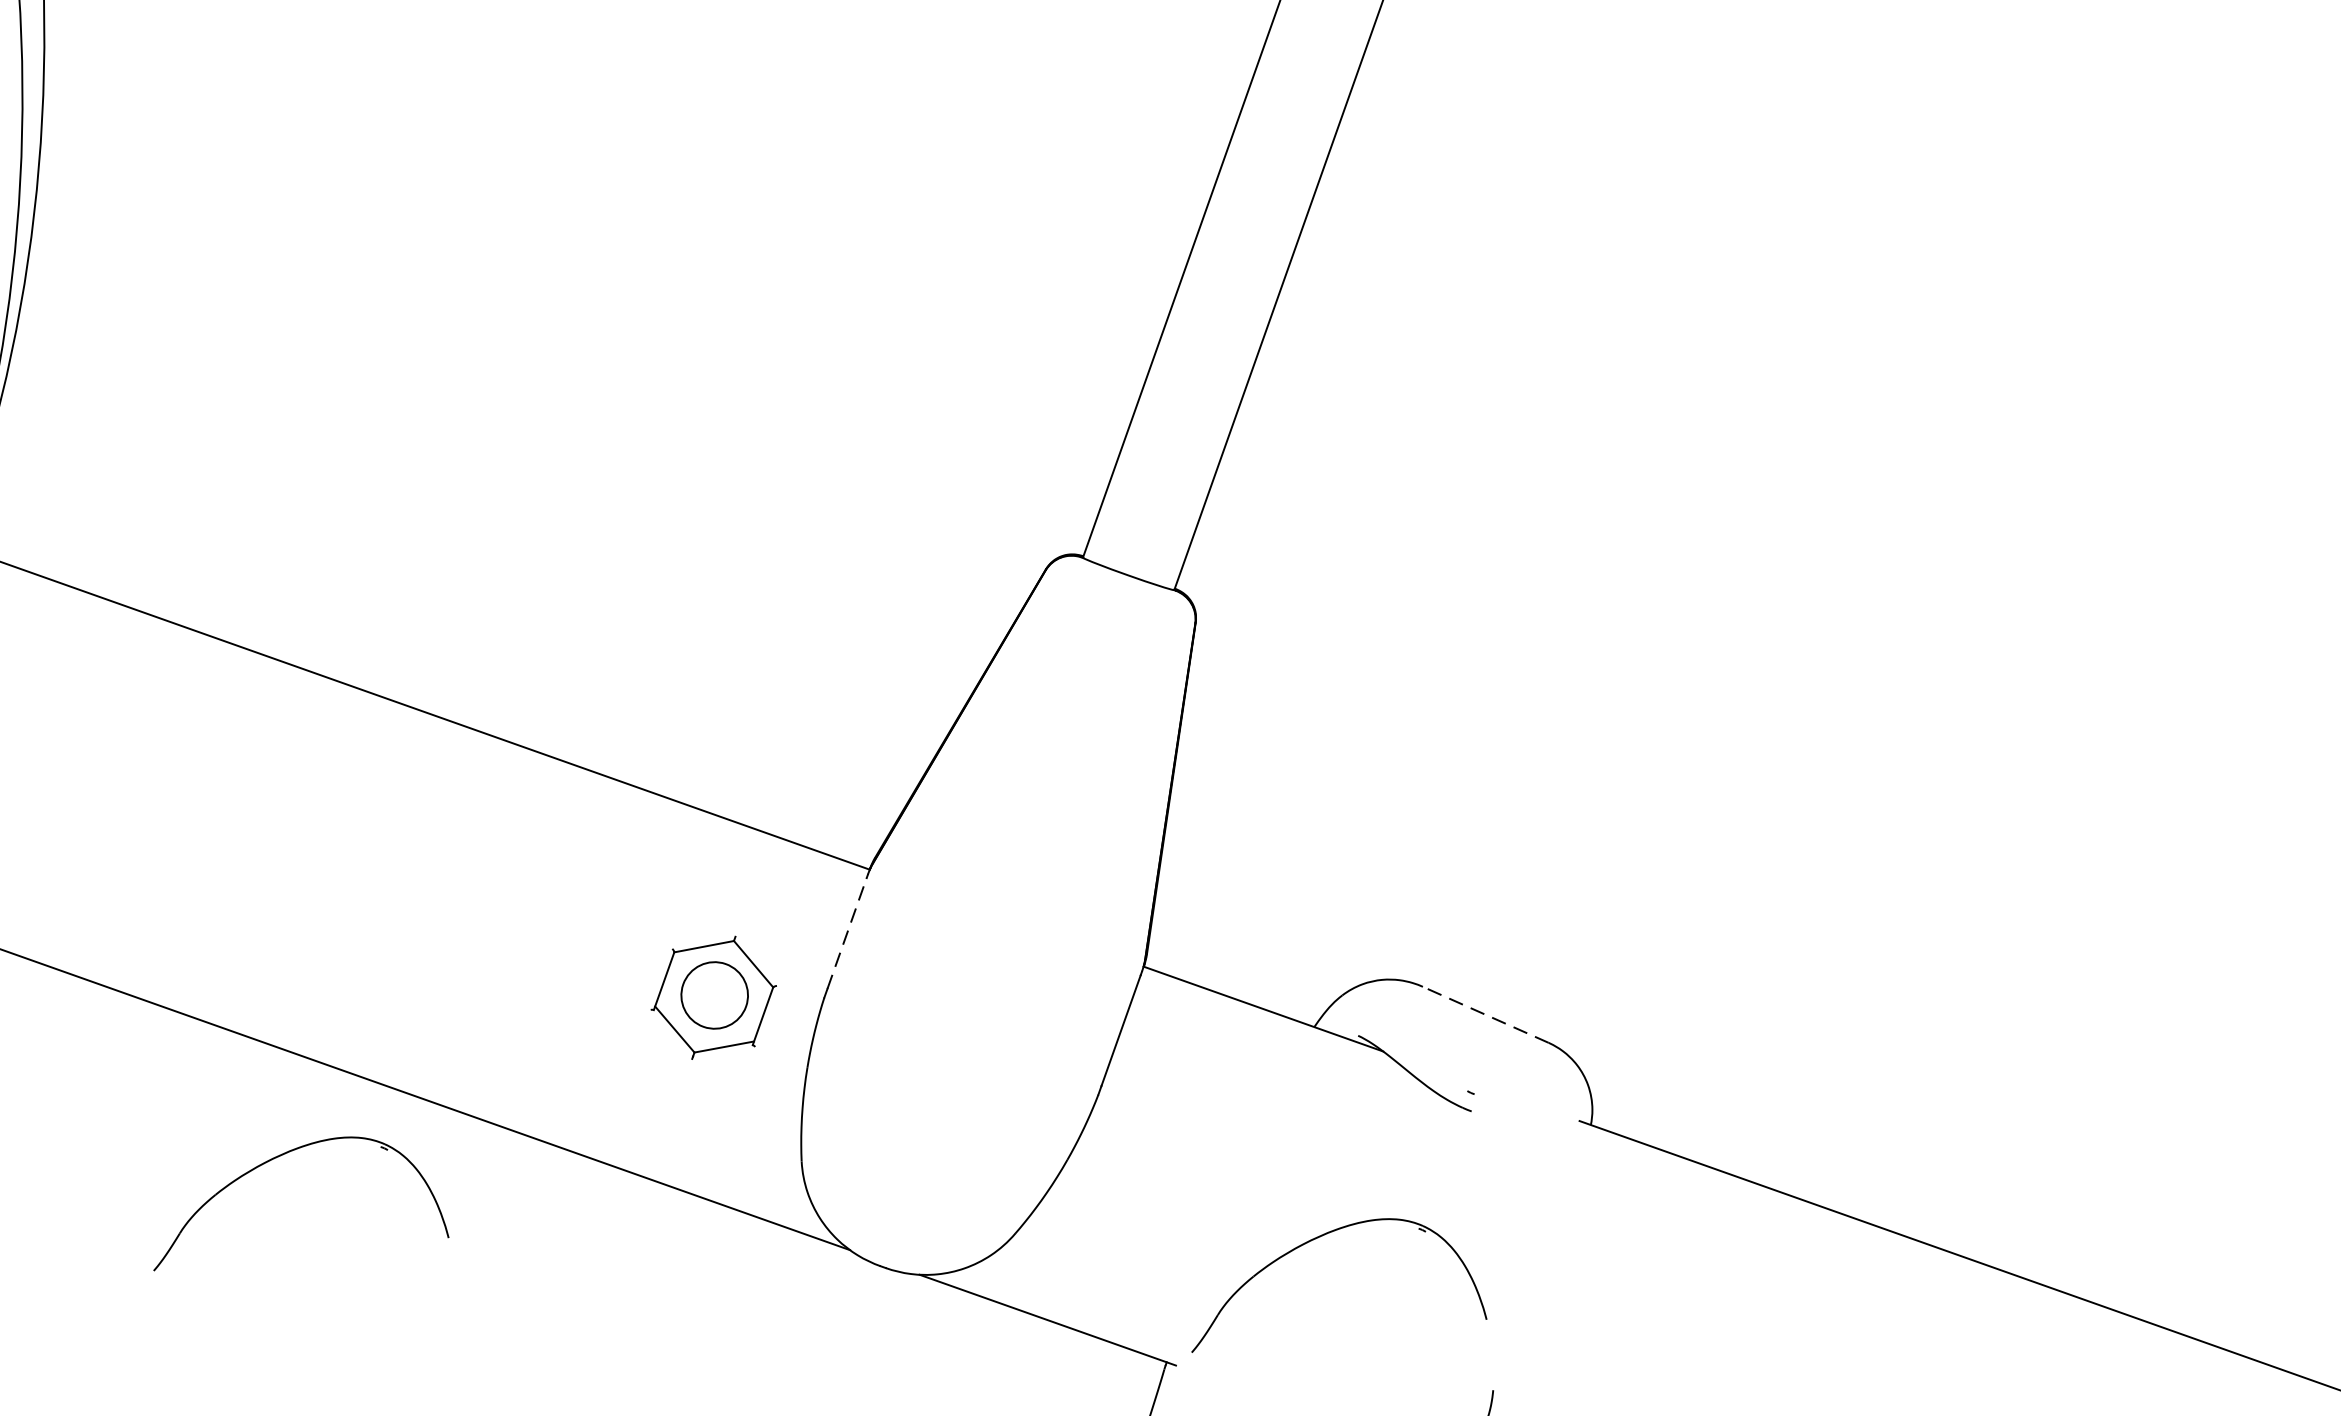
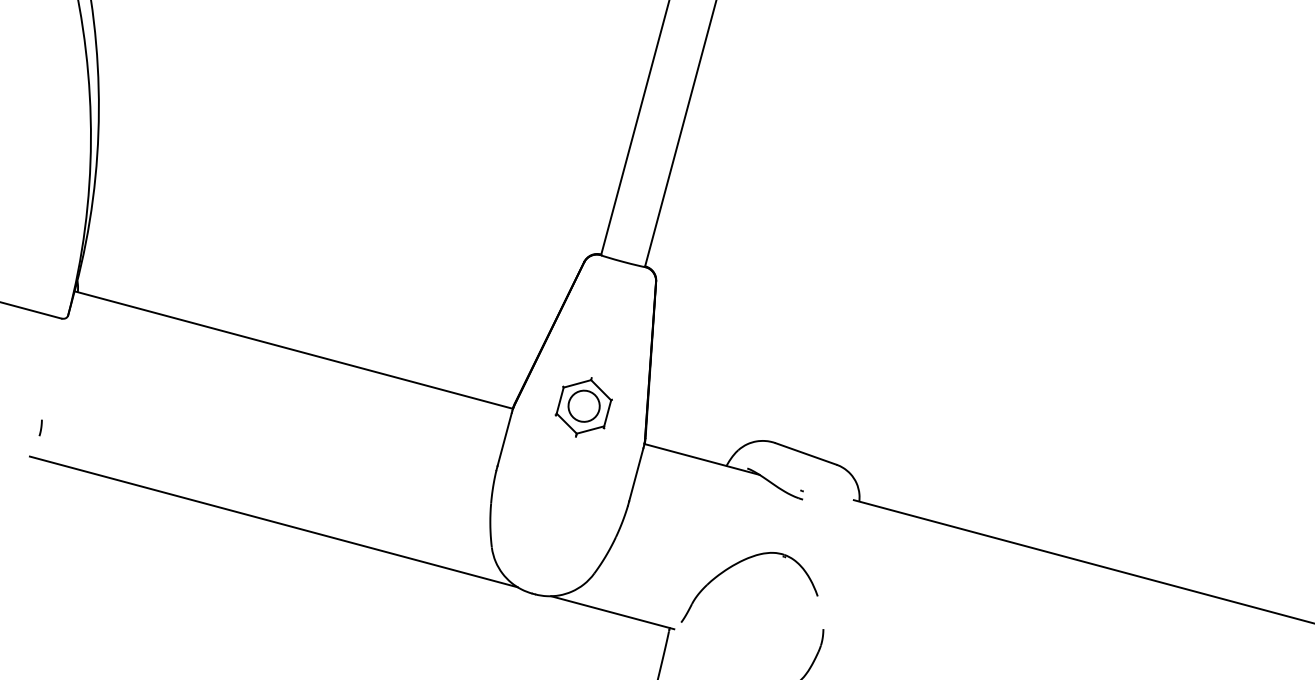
line: (846, 933) -> (504, 439), dashed -> solid
part: (713, 997) -> (583, 407), moved
line: (1484, 1013) -> (805, 453), dashed -> solid
part: (283, 1156) -> (249, 564), removed

